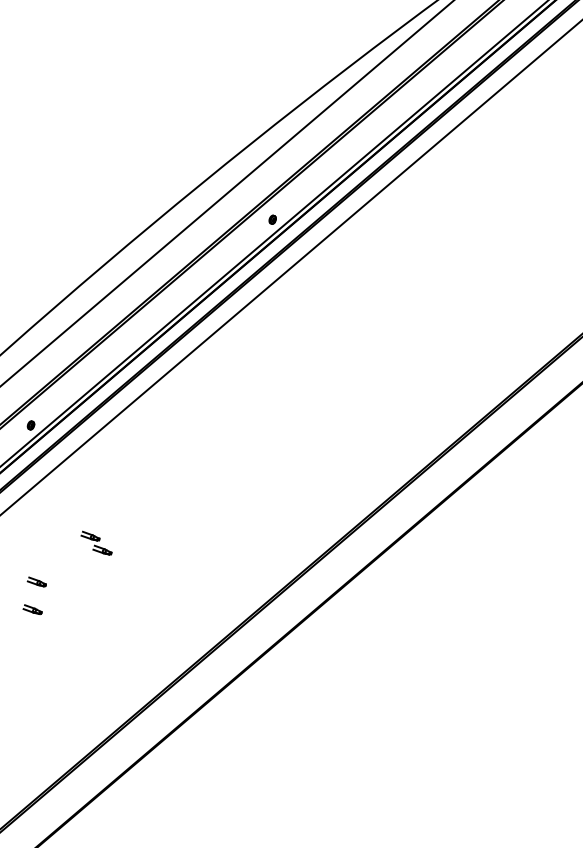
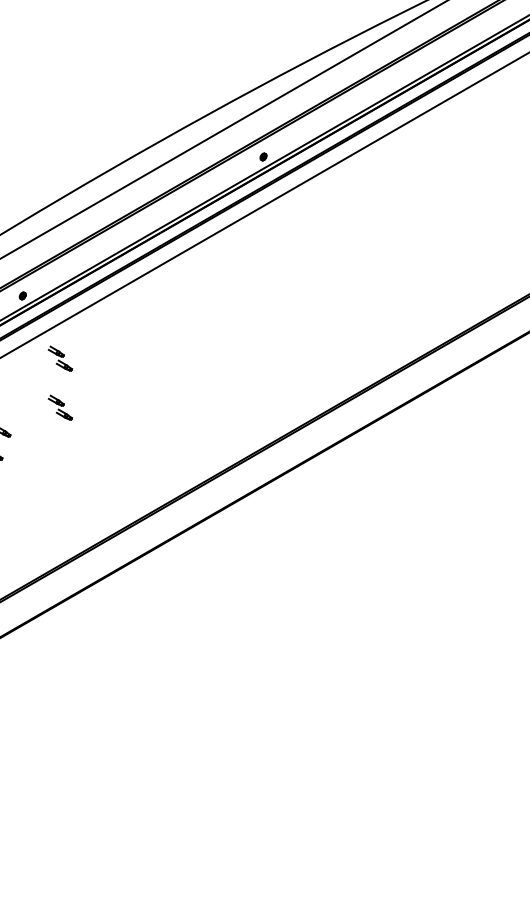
part: (86, 487) -> (60, 358), added

